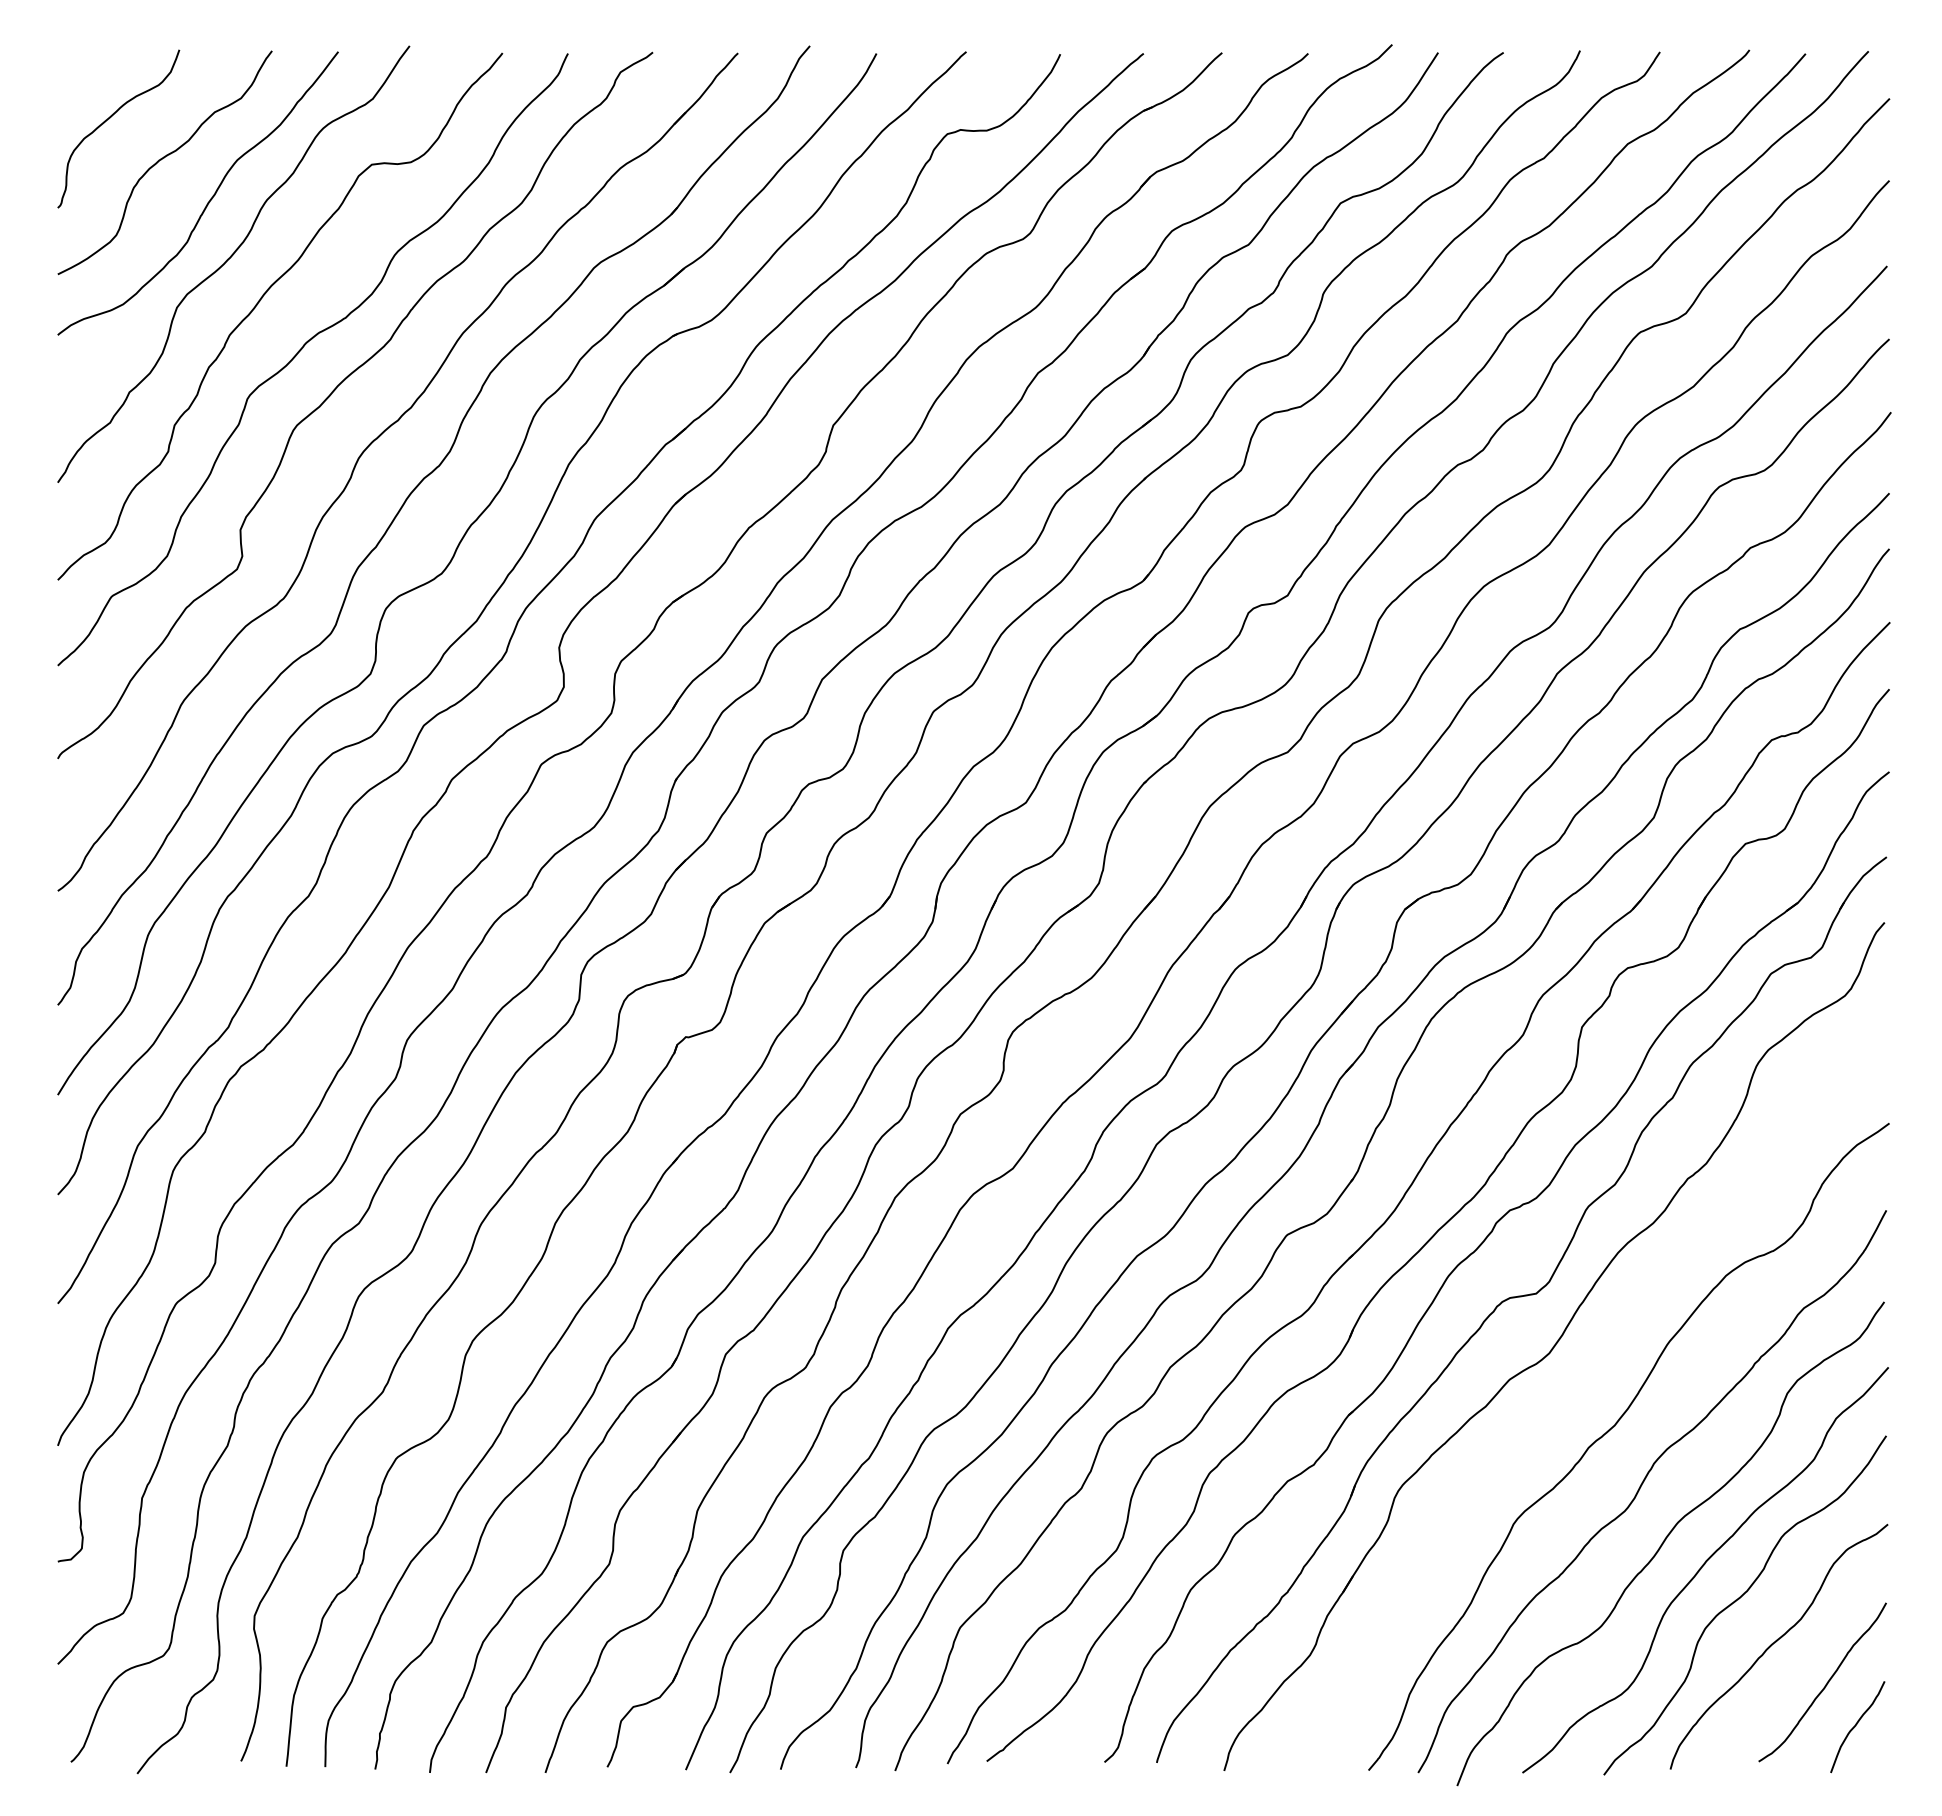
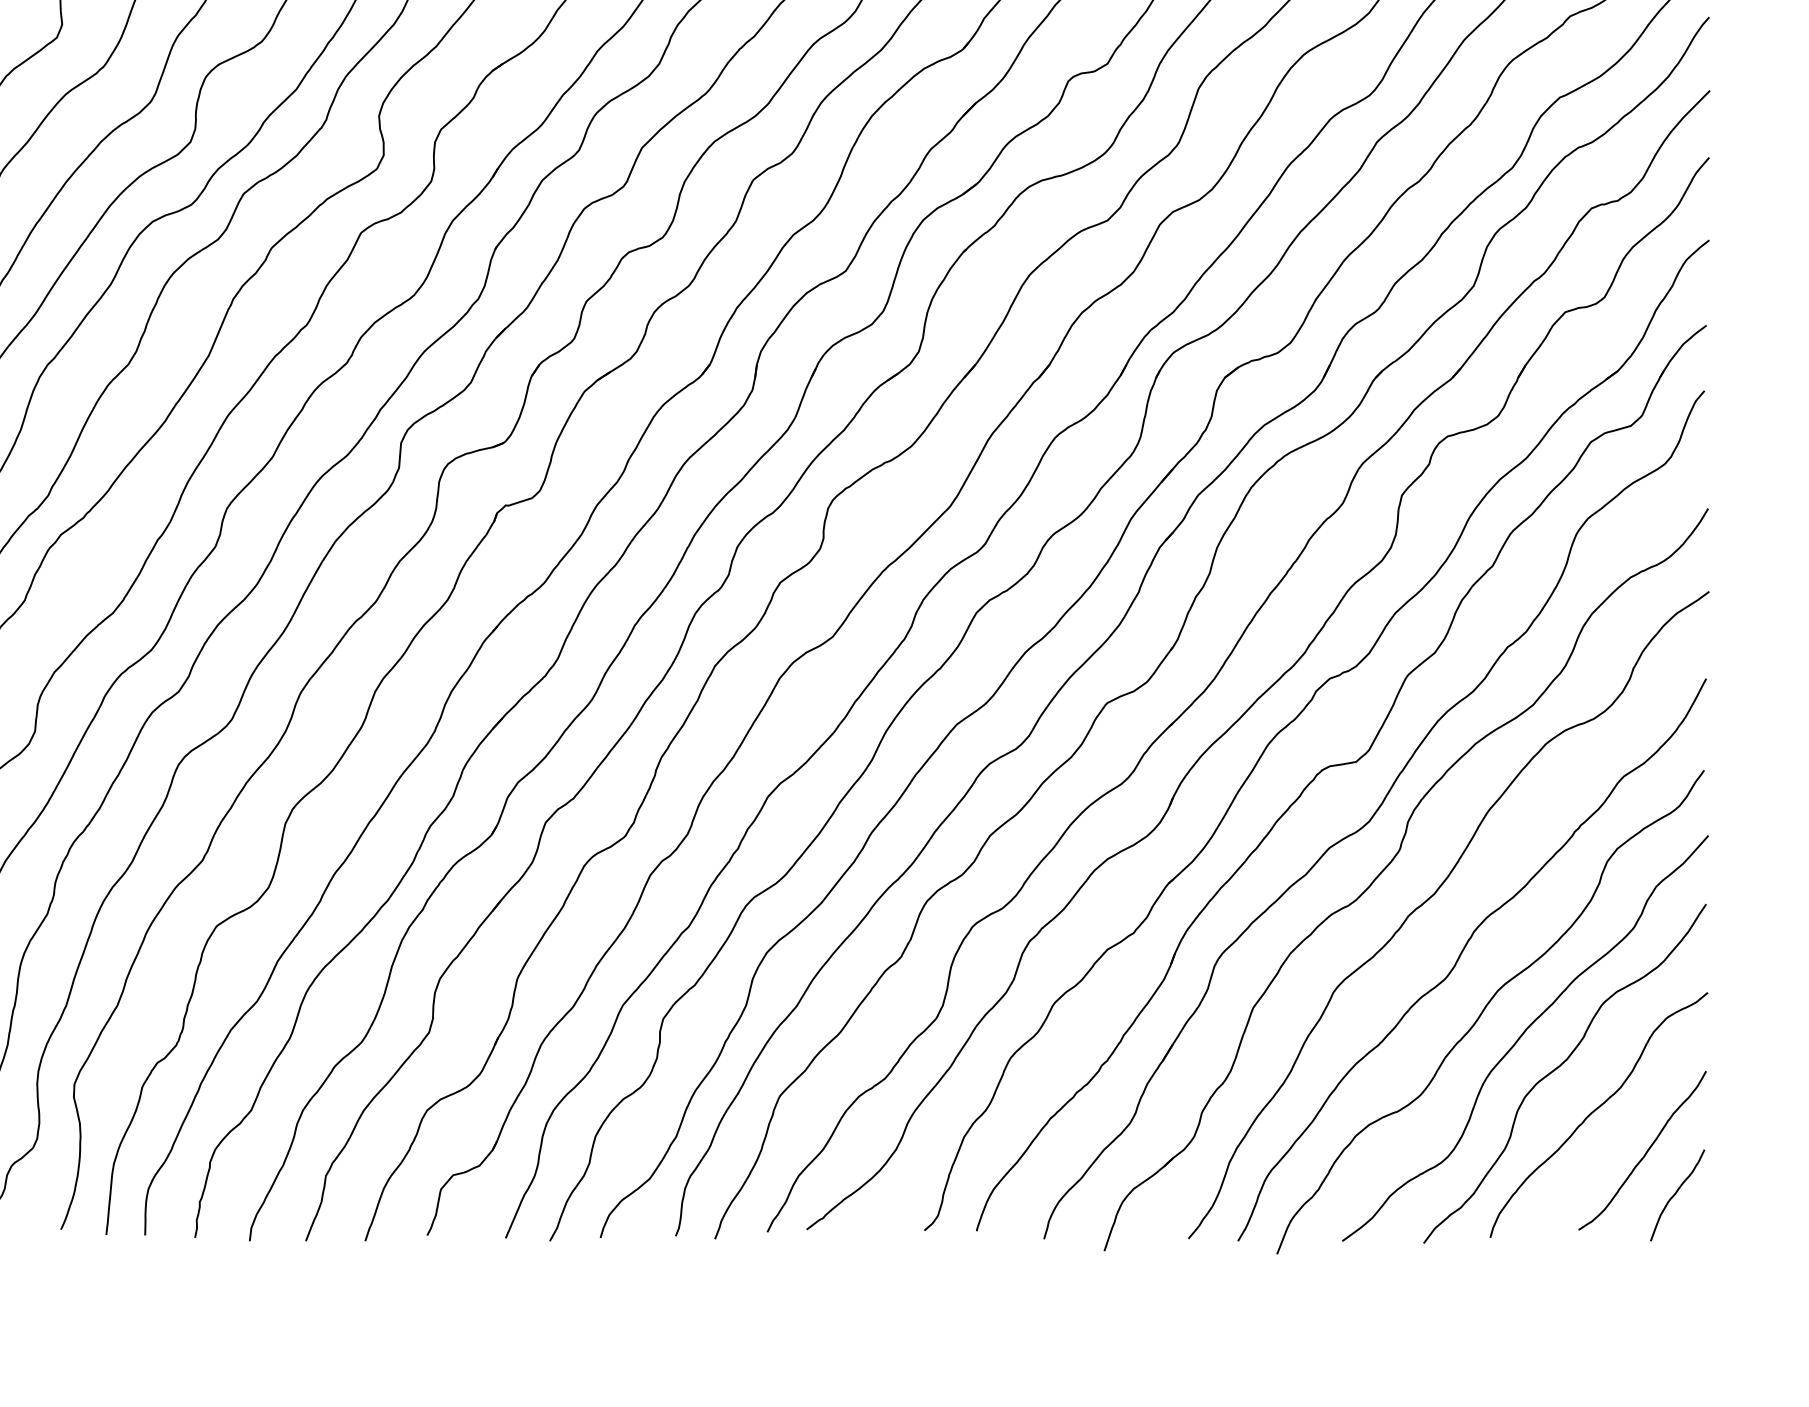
part: (1568, 1398) -> (1388, 866), added

